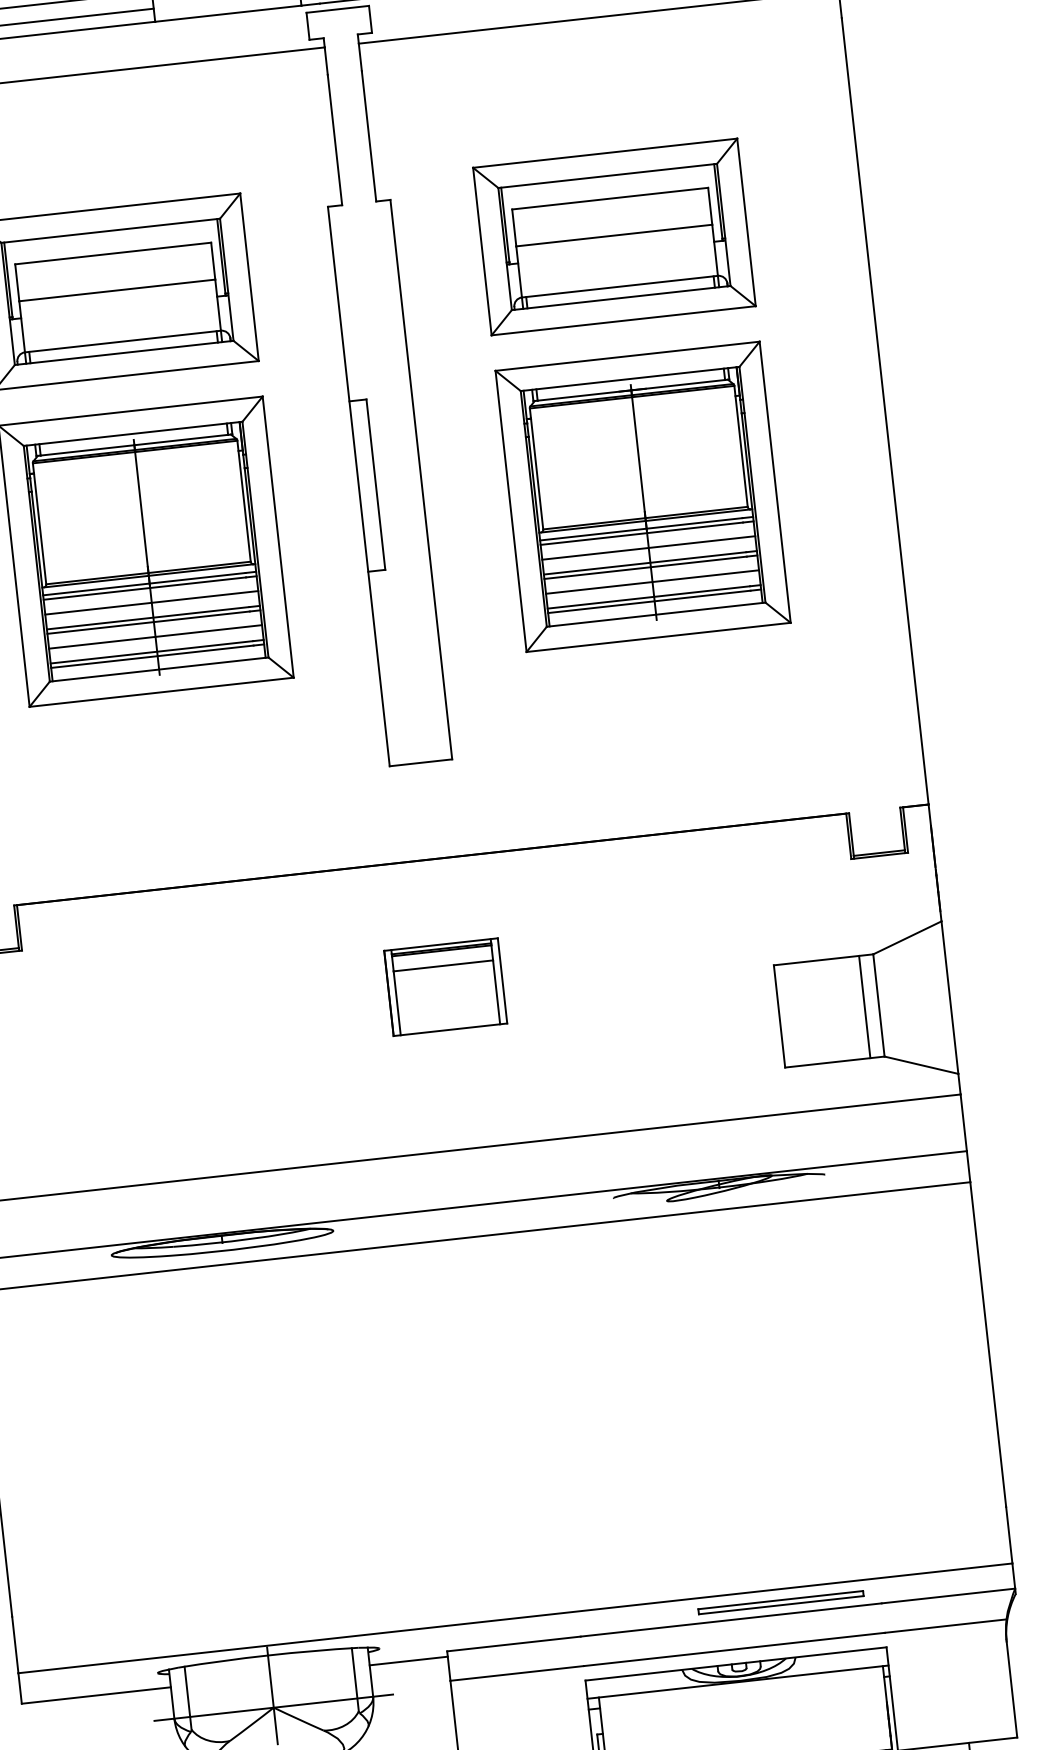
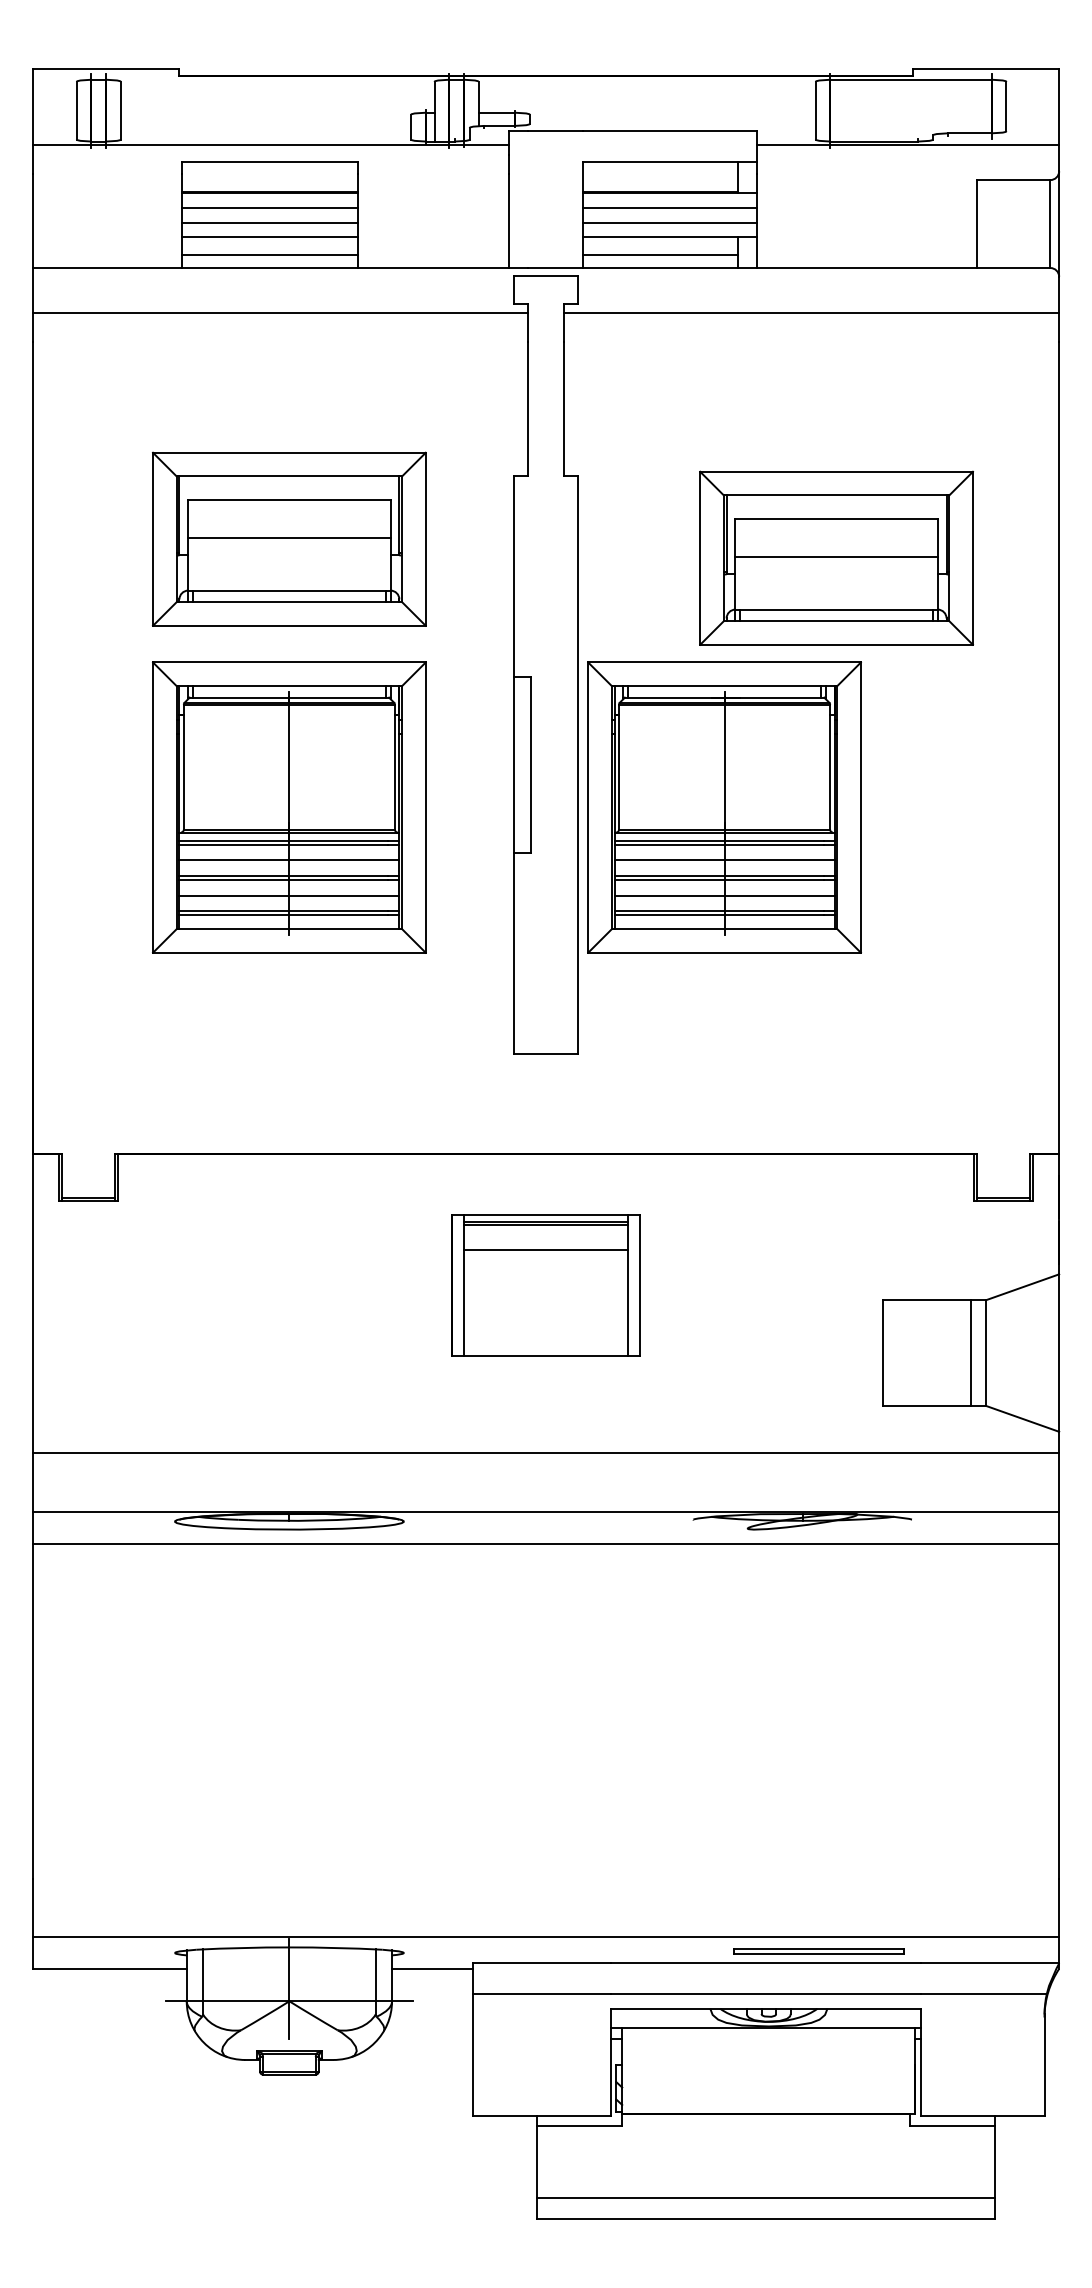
part: (614, 236) -> (836, 557), moved
part: (643, 496) -> (724, 807), moved
part: (445, 987) -> (545, 1285), size x1.6

